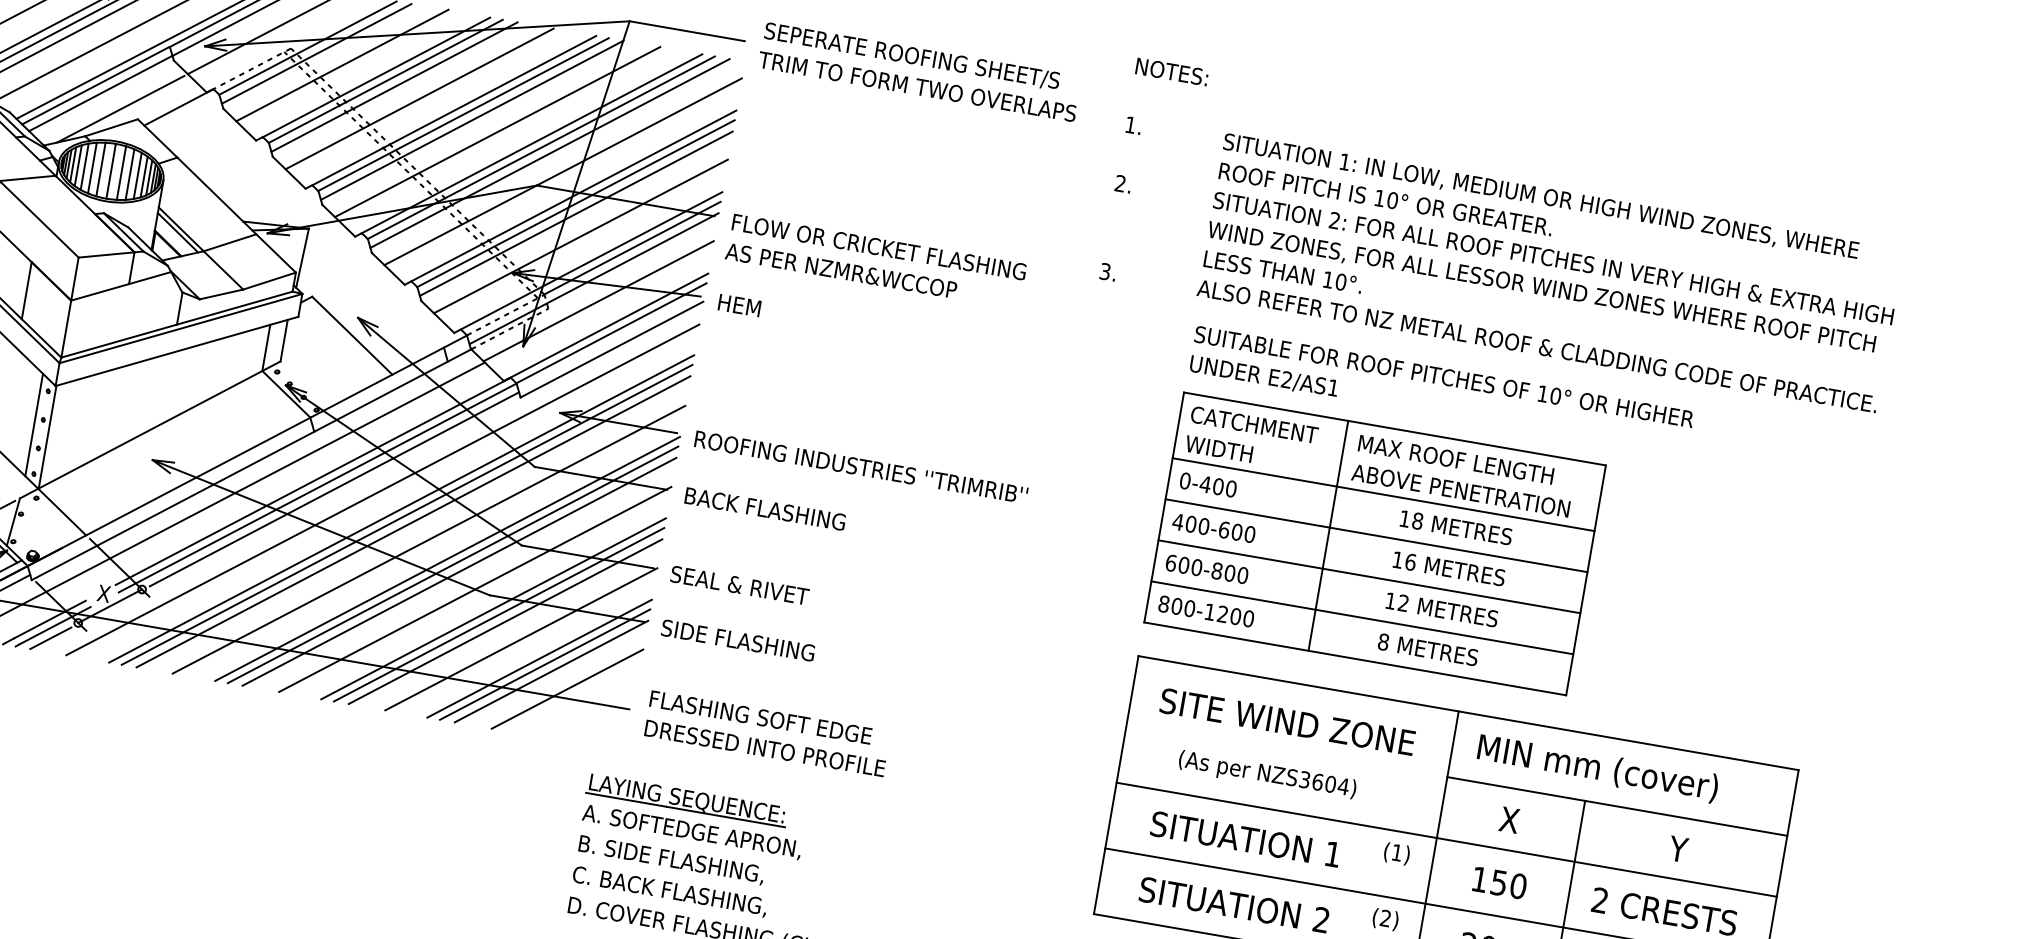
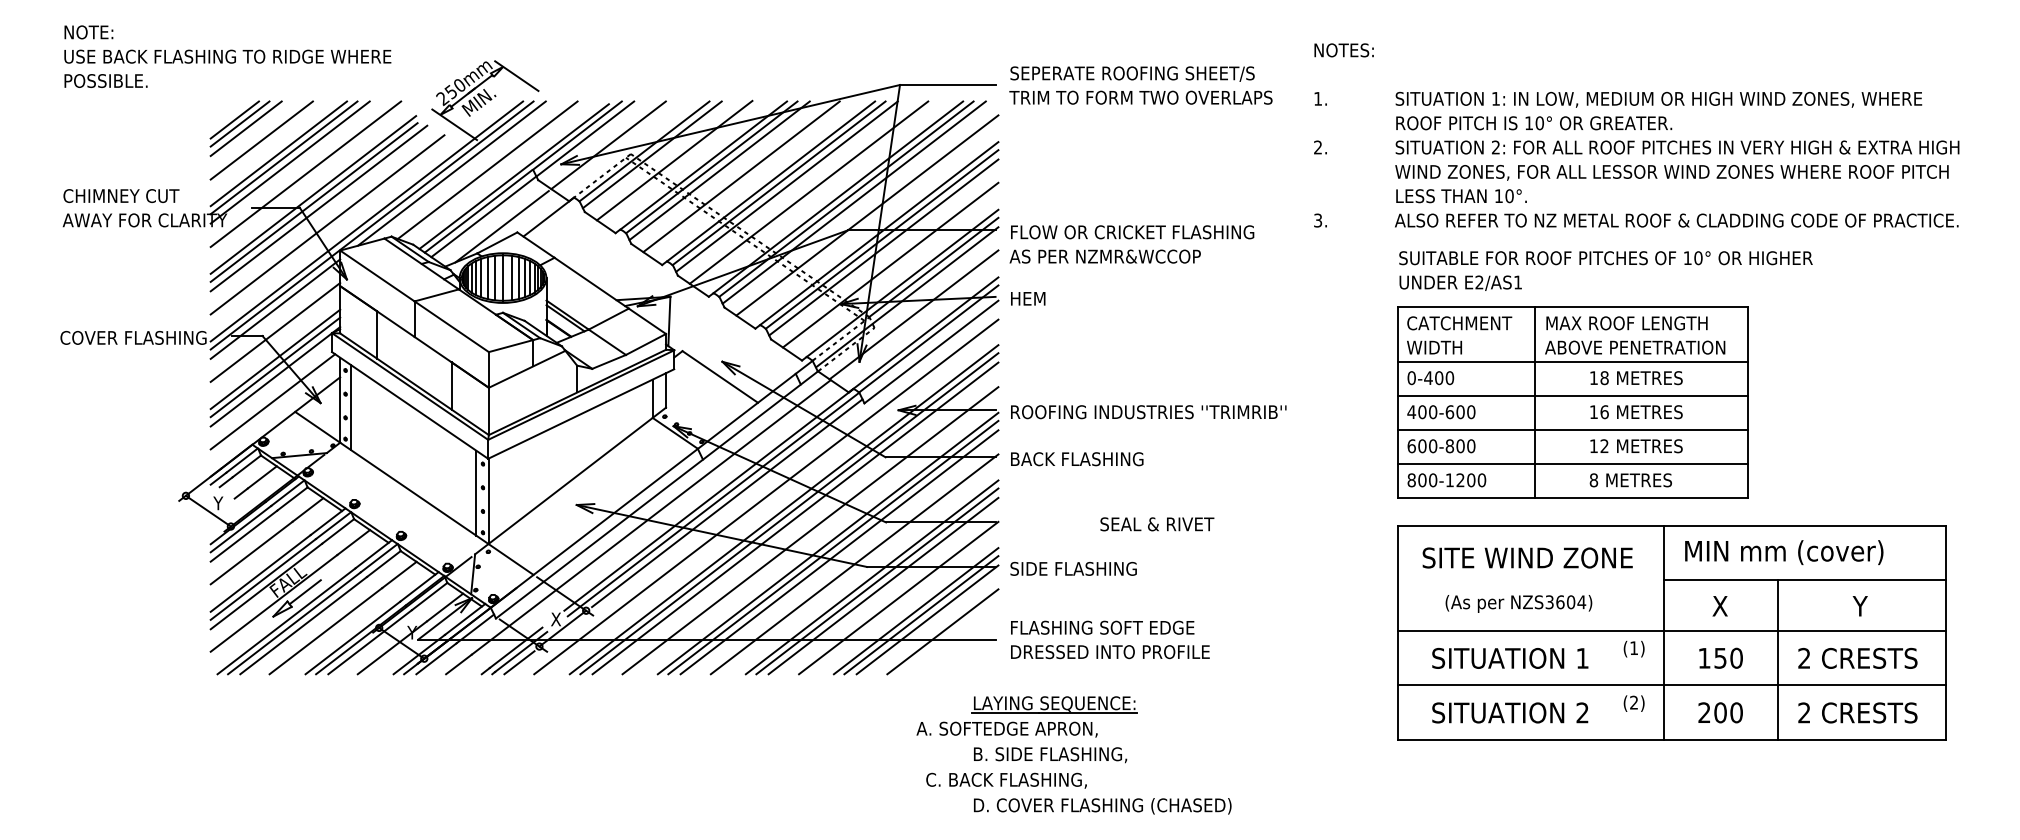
text: (740, 585) -> (1157, 524), moved
text: (691, 831) -> (1006, 729), moved
text: (669, 891) -> (1006, 780), moved

